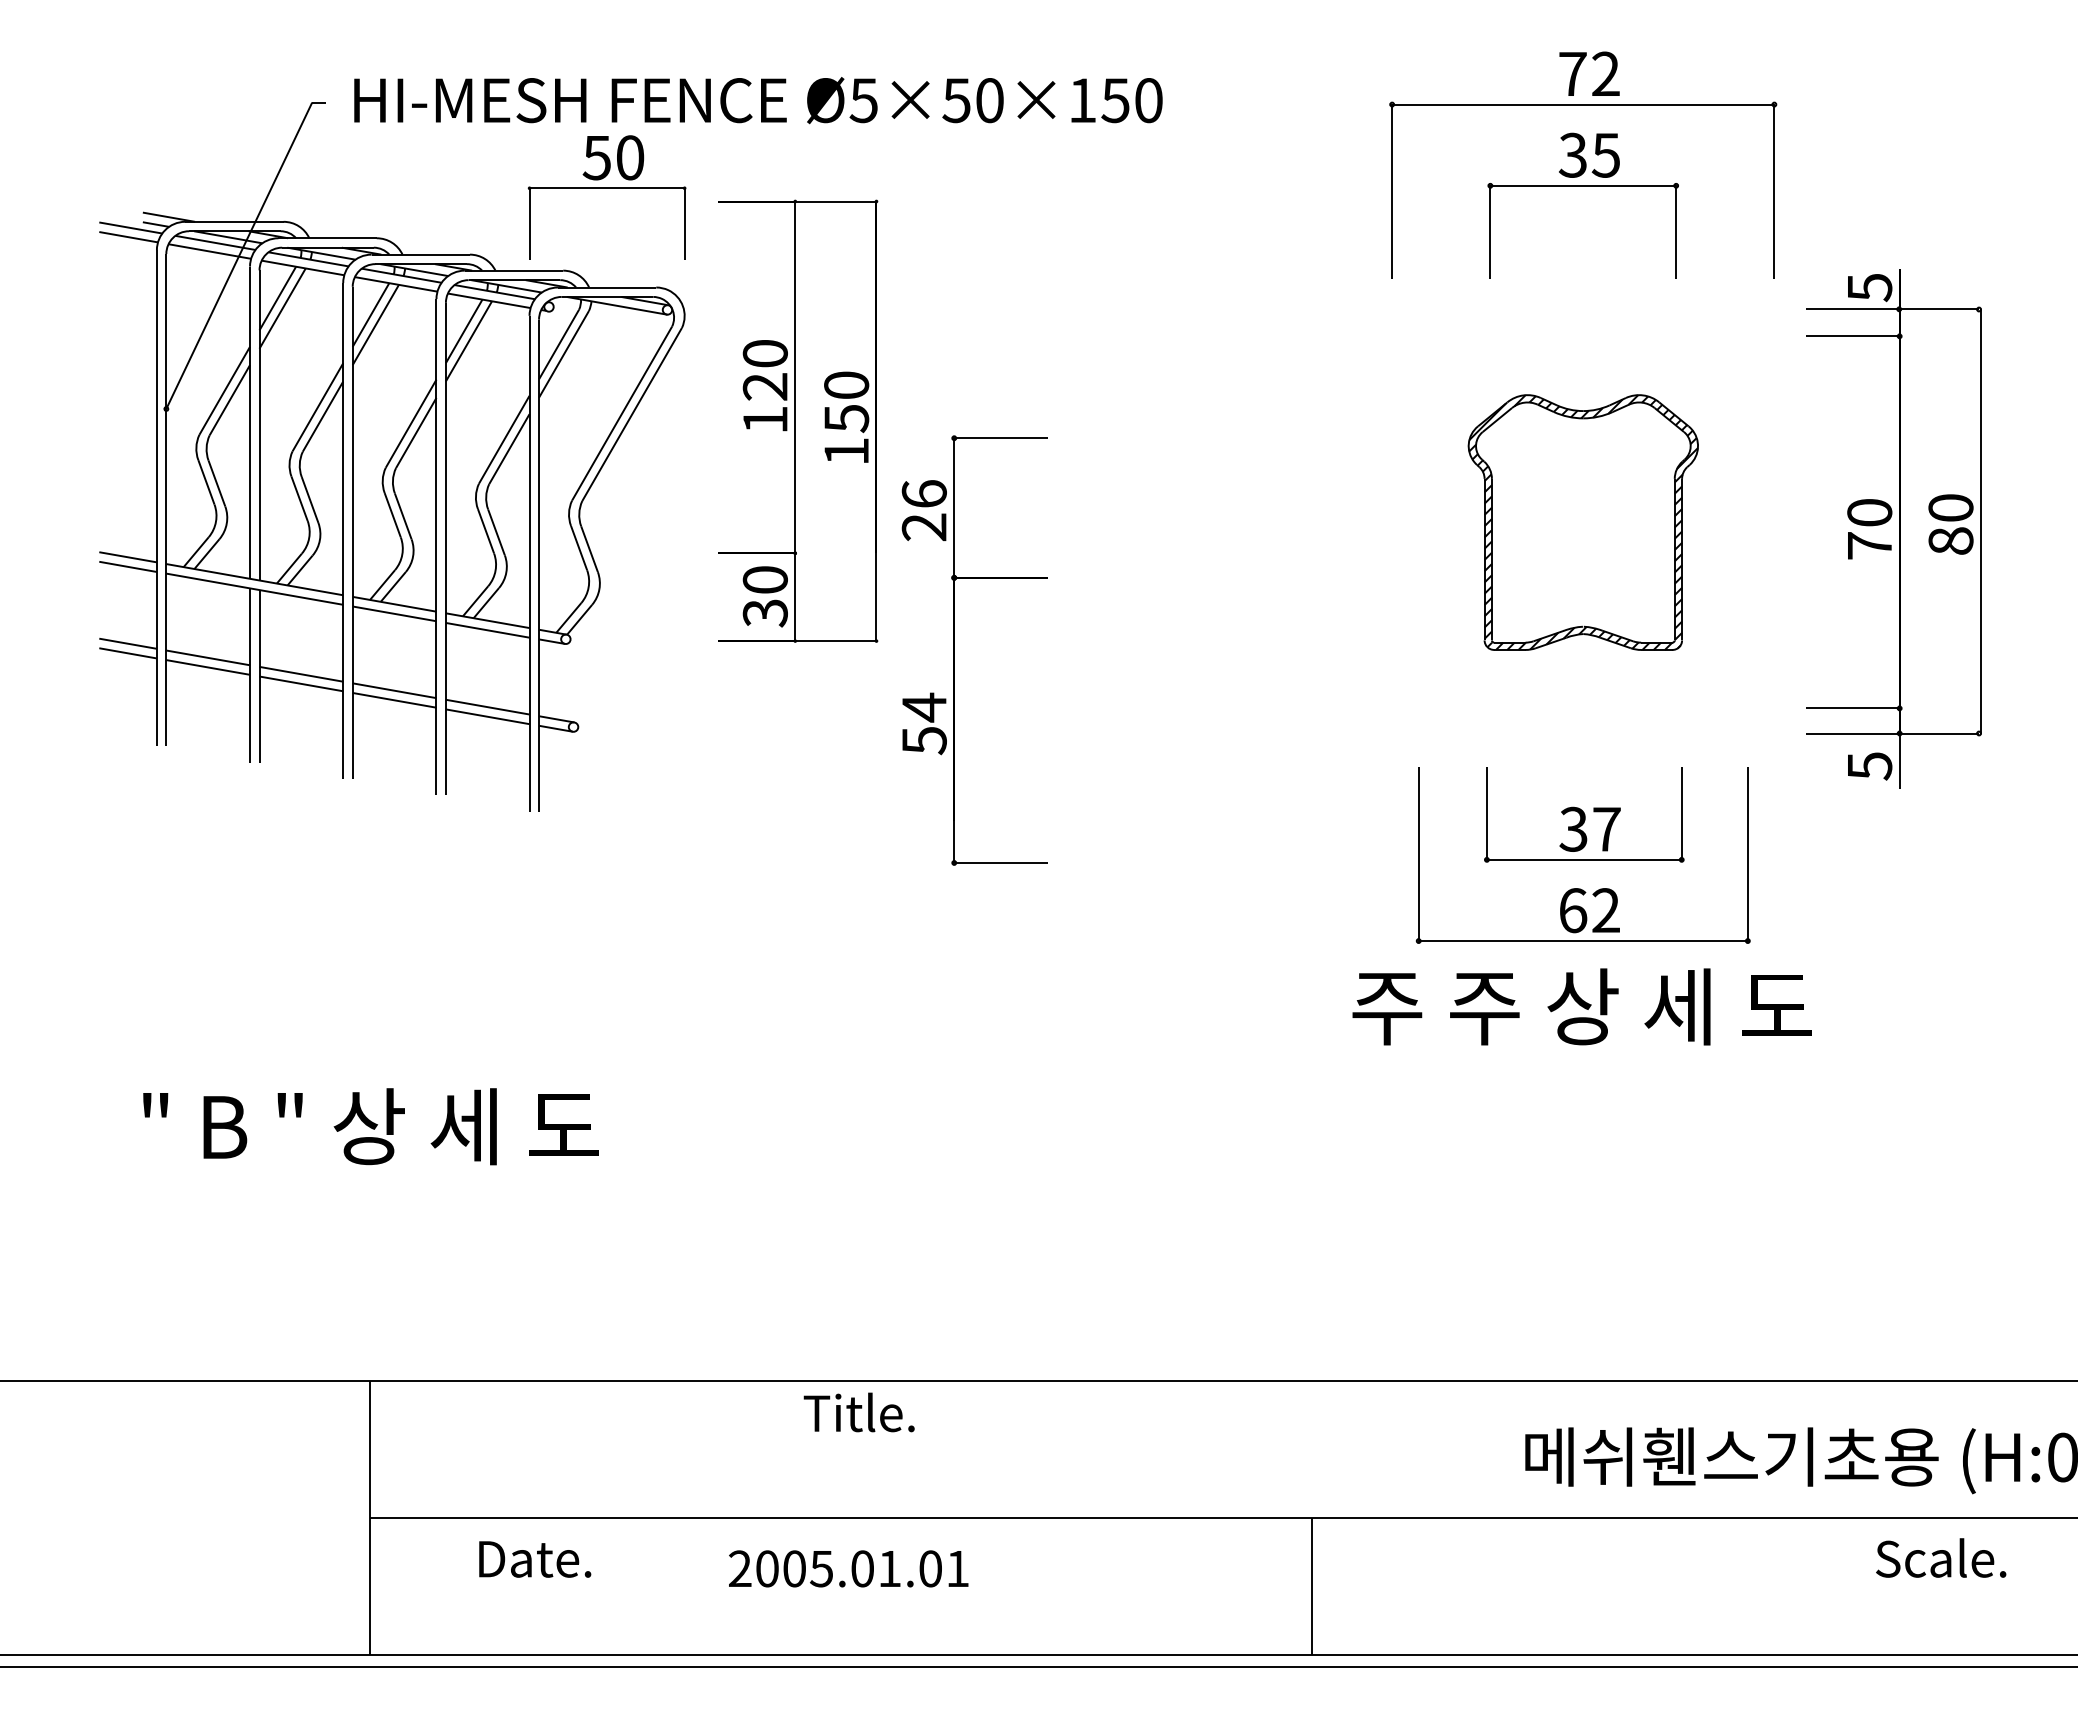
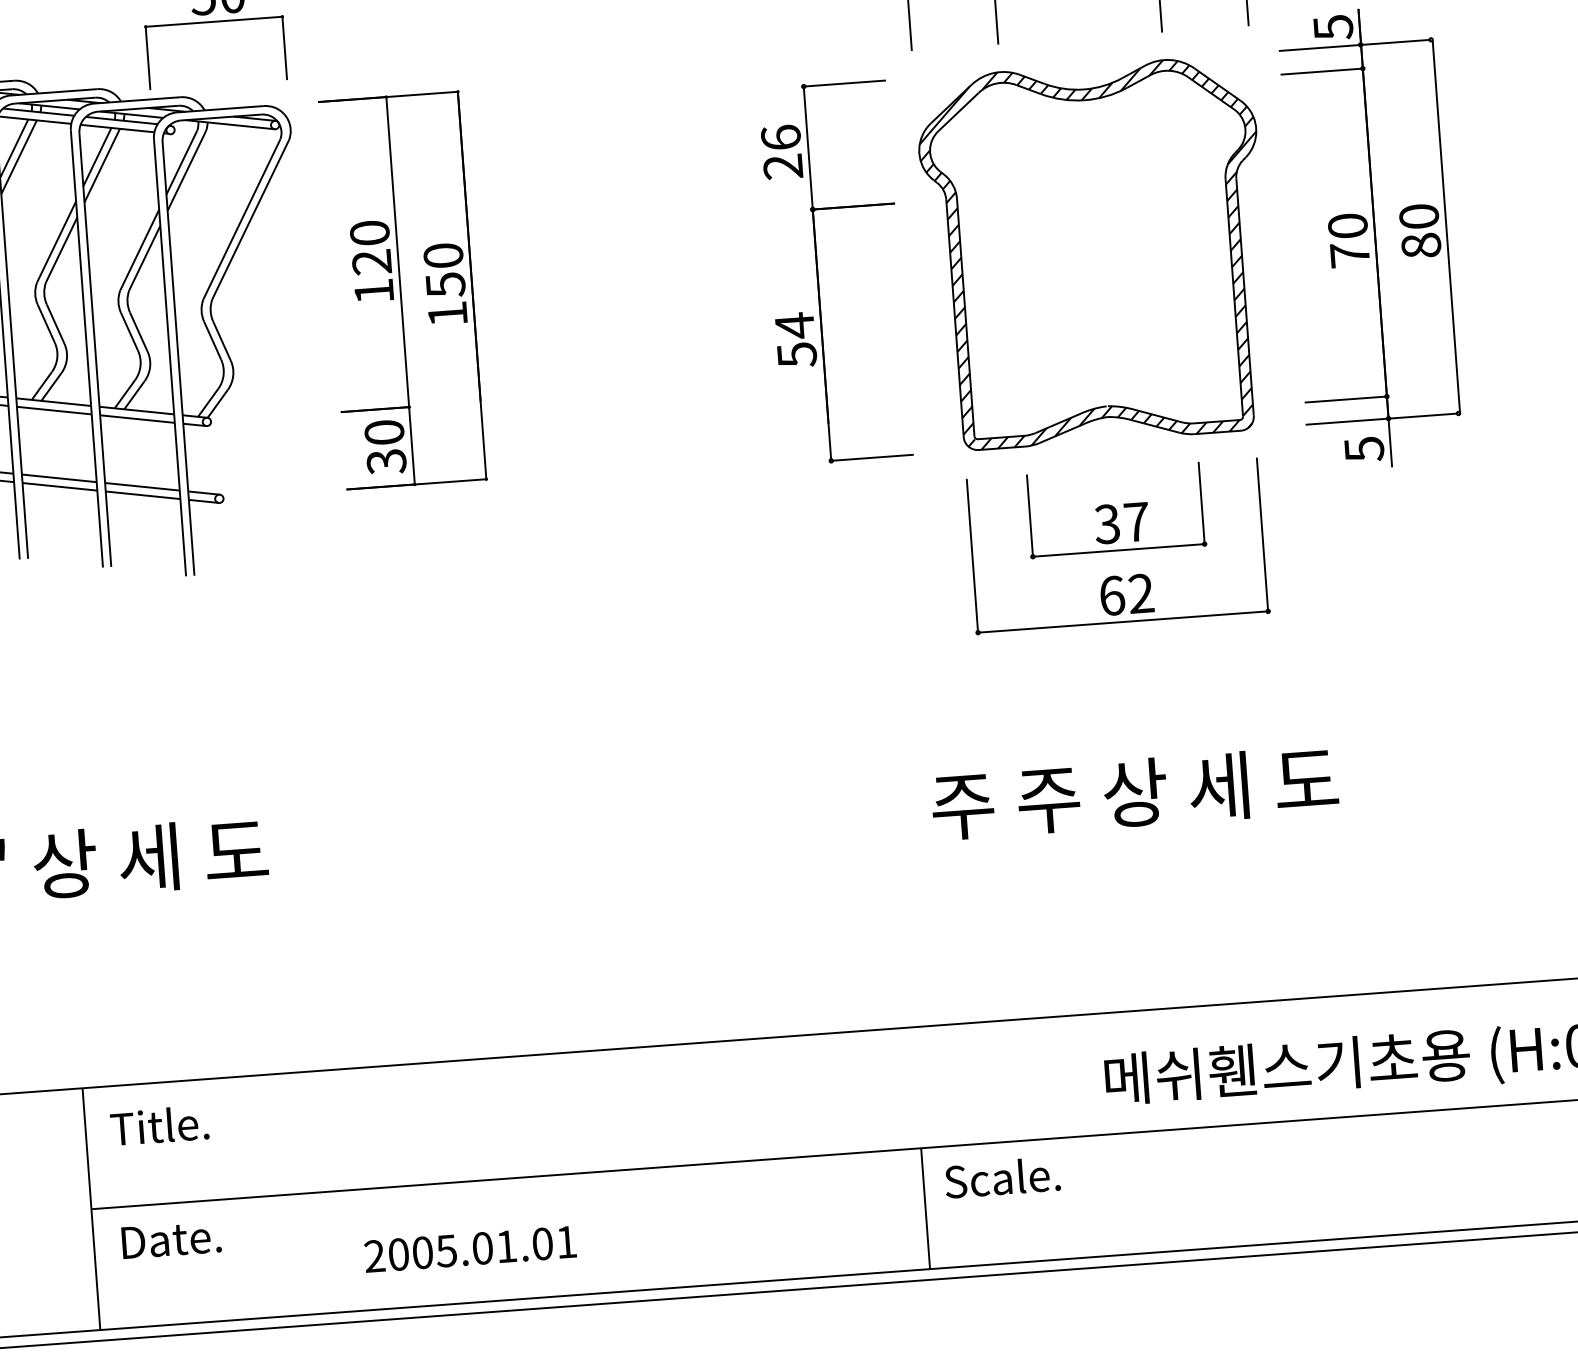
part: (798, 420) -> (403, 289), moved
part: (1583, 522) -> (1096, 253), size x1.67
part: (954, 650) -> (817, 273), moved
text: (1581, 1006) -> (1134, 792), moved
text: (858, 1412) -> (159, 1125), moved
text: (1941, 1557) -> (1002, 1177), moved
text: (535, 1559) -> (171, 1239), moved
text: (848, 1568) -> (470, 1248), moved

